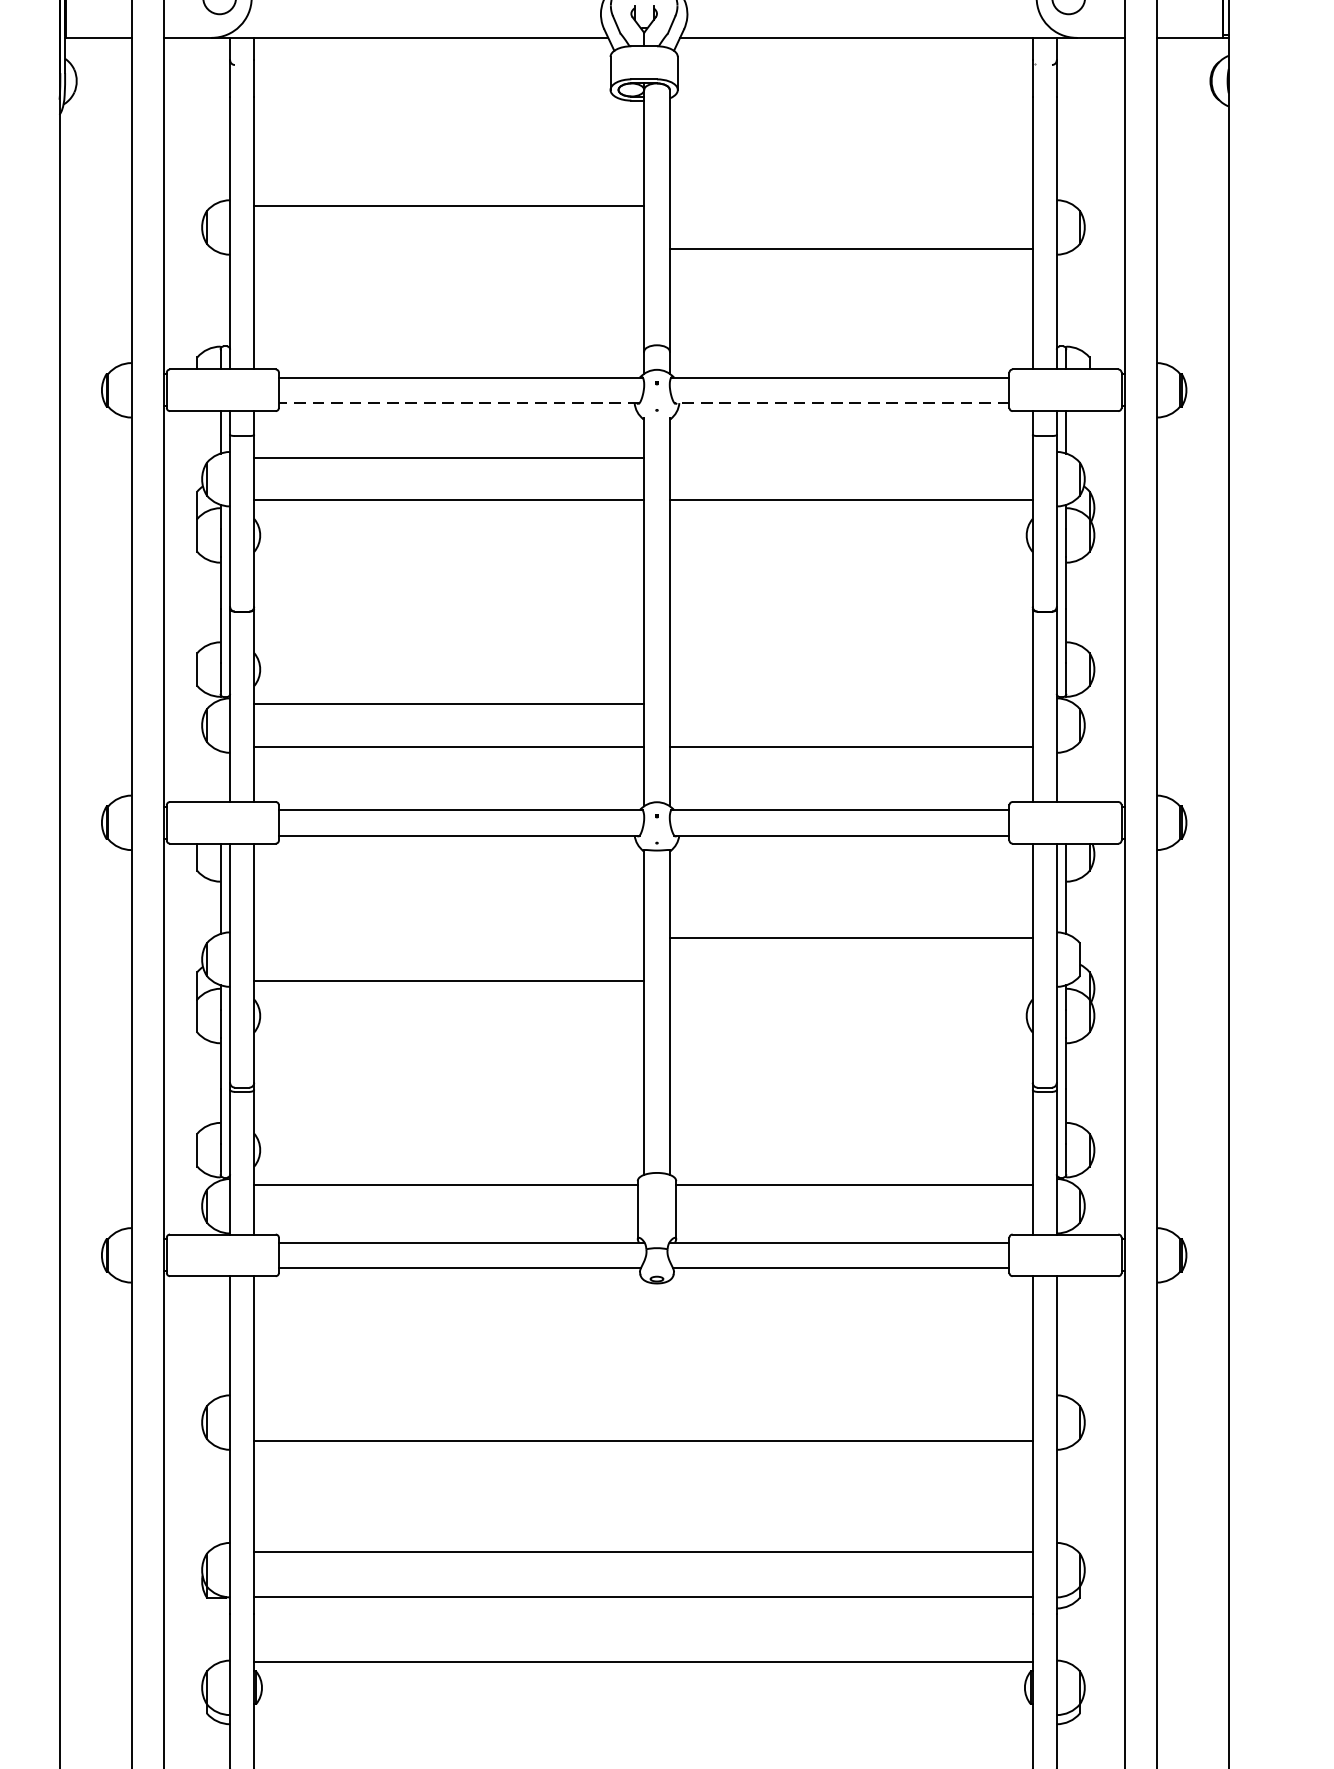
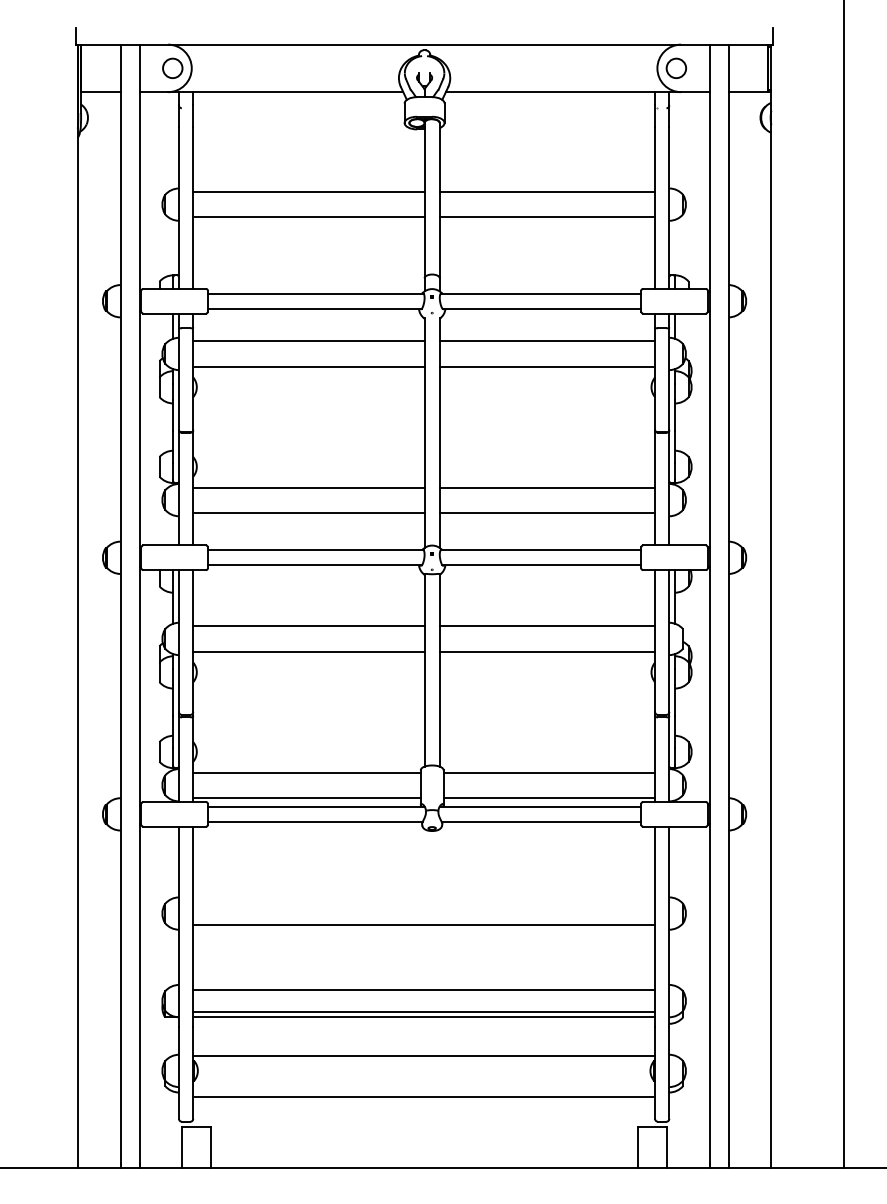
line: (851, 207) -> (547, 192), added
line: (448, 249) -> (308, 217), added
line: (458, 402) -> (314, 308), dashed -> solid
line: (841, 402) -> (541, 308), dashed -> solid
line: (851, 458) -> (547, 341), added
line: (851, 704) -> (547, 487), added
line: (448, 938) -> (308, 626), added
line: (851, 980) -> (547, 651), added
line: (445, 1226) -> (306, 797), added
line: (854, 1226) -> (549, 797), added
line: (644, 1587) -> (424, 1011), added
line: (644, 1730) -> (424, 1096), added

